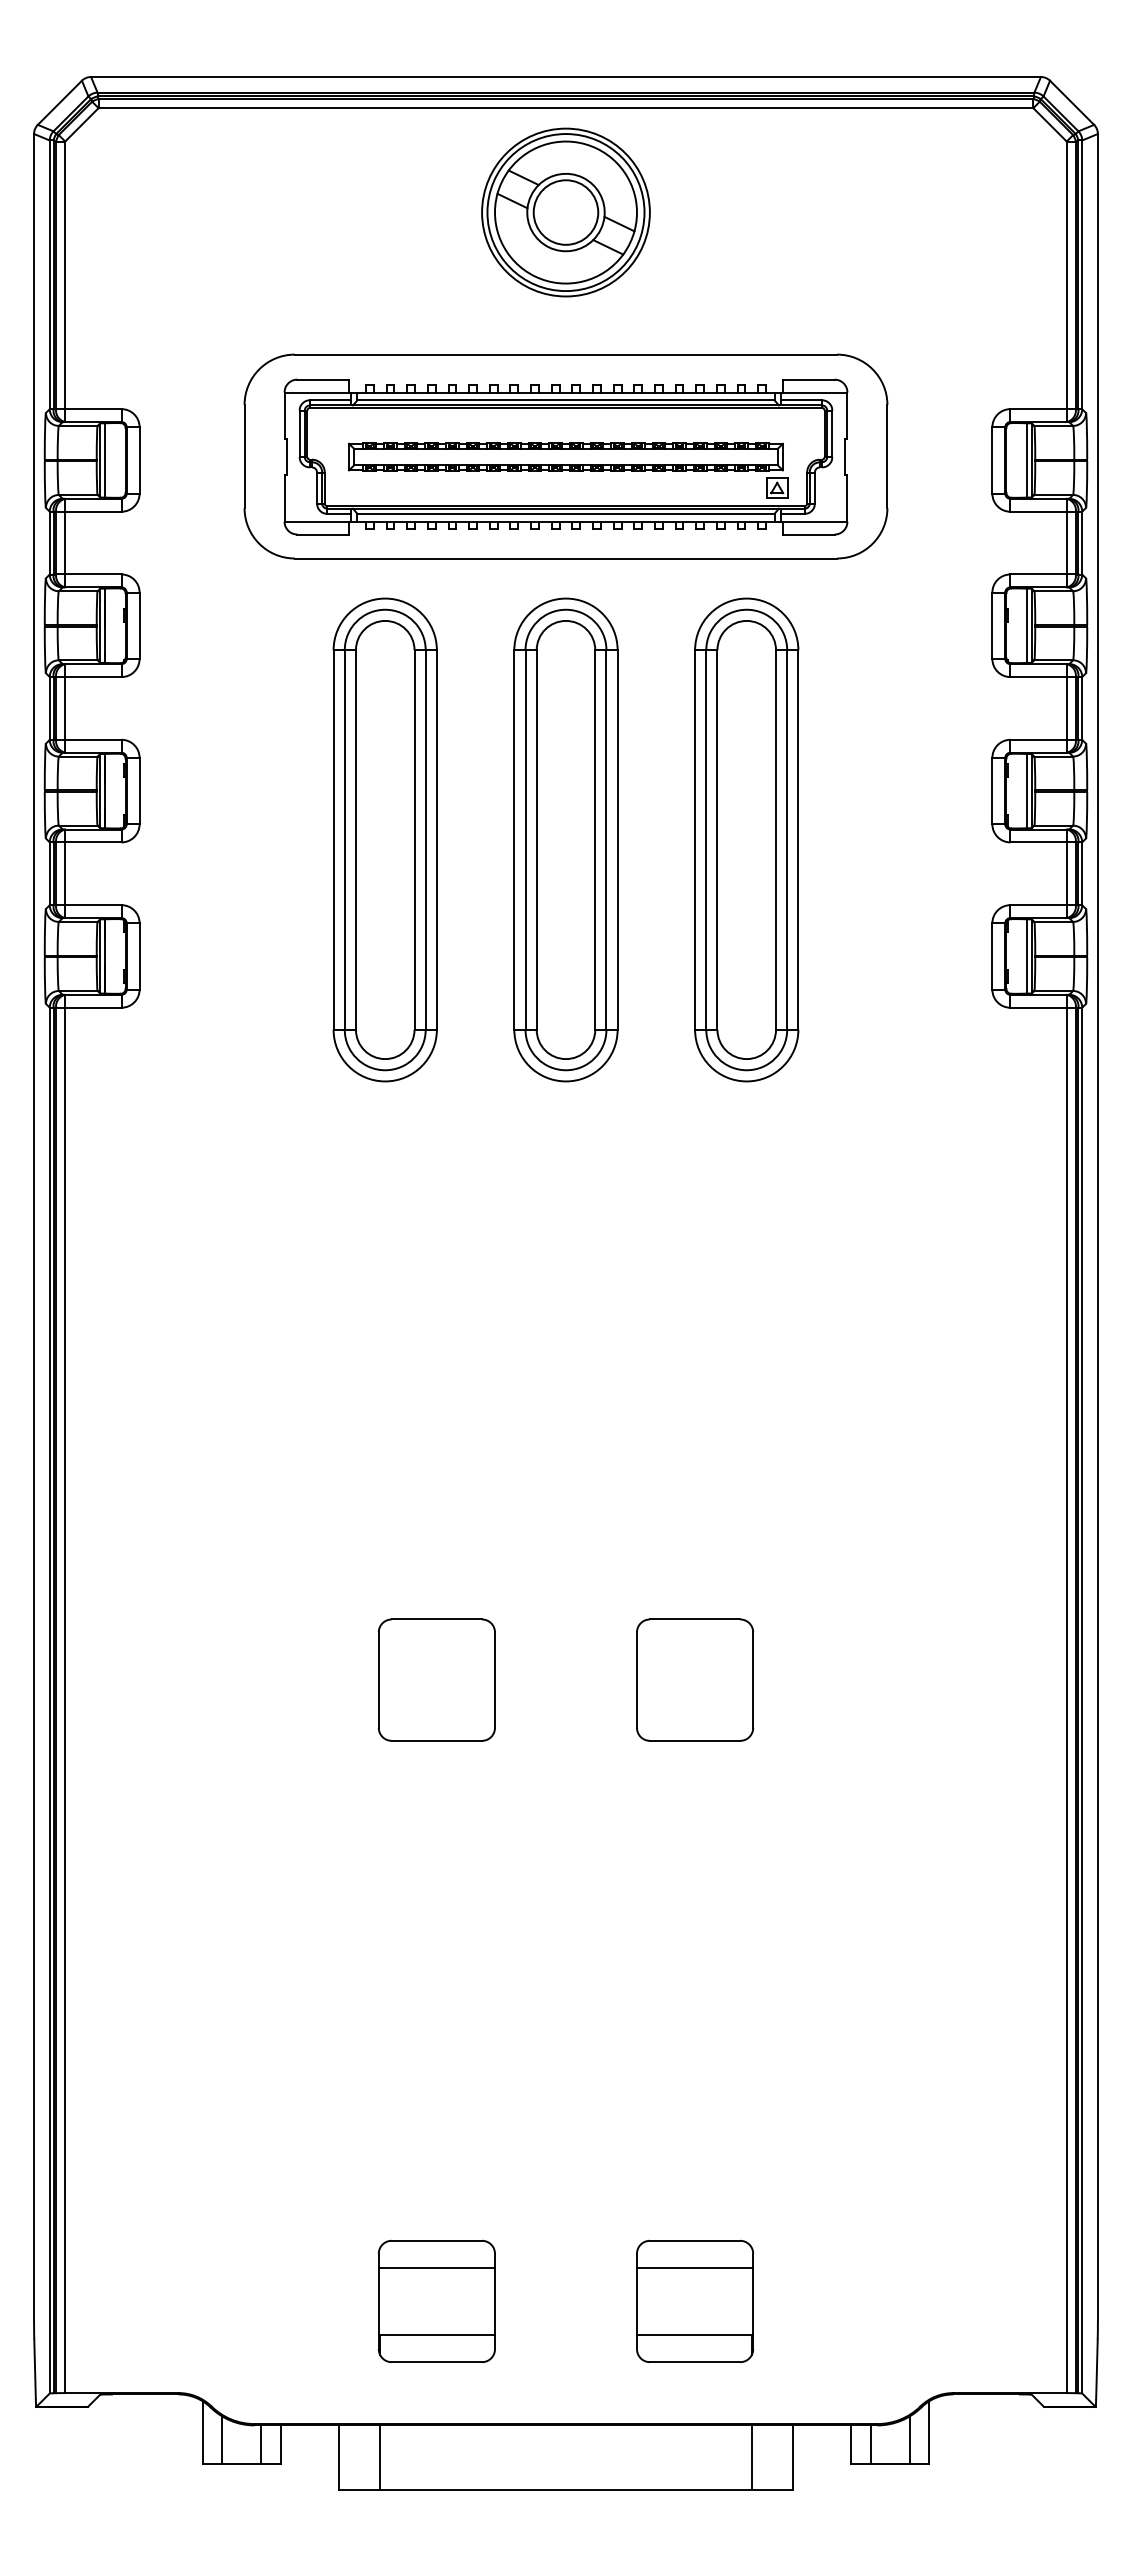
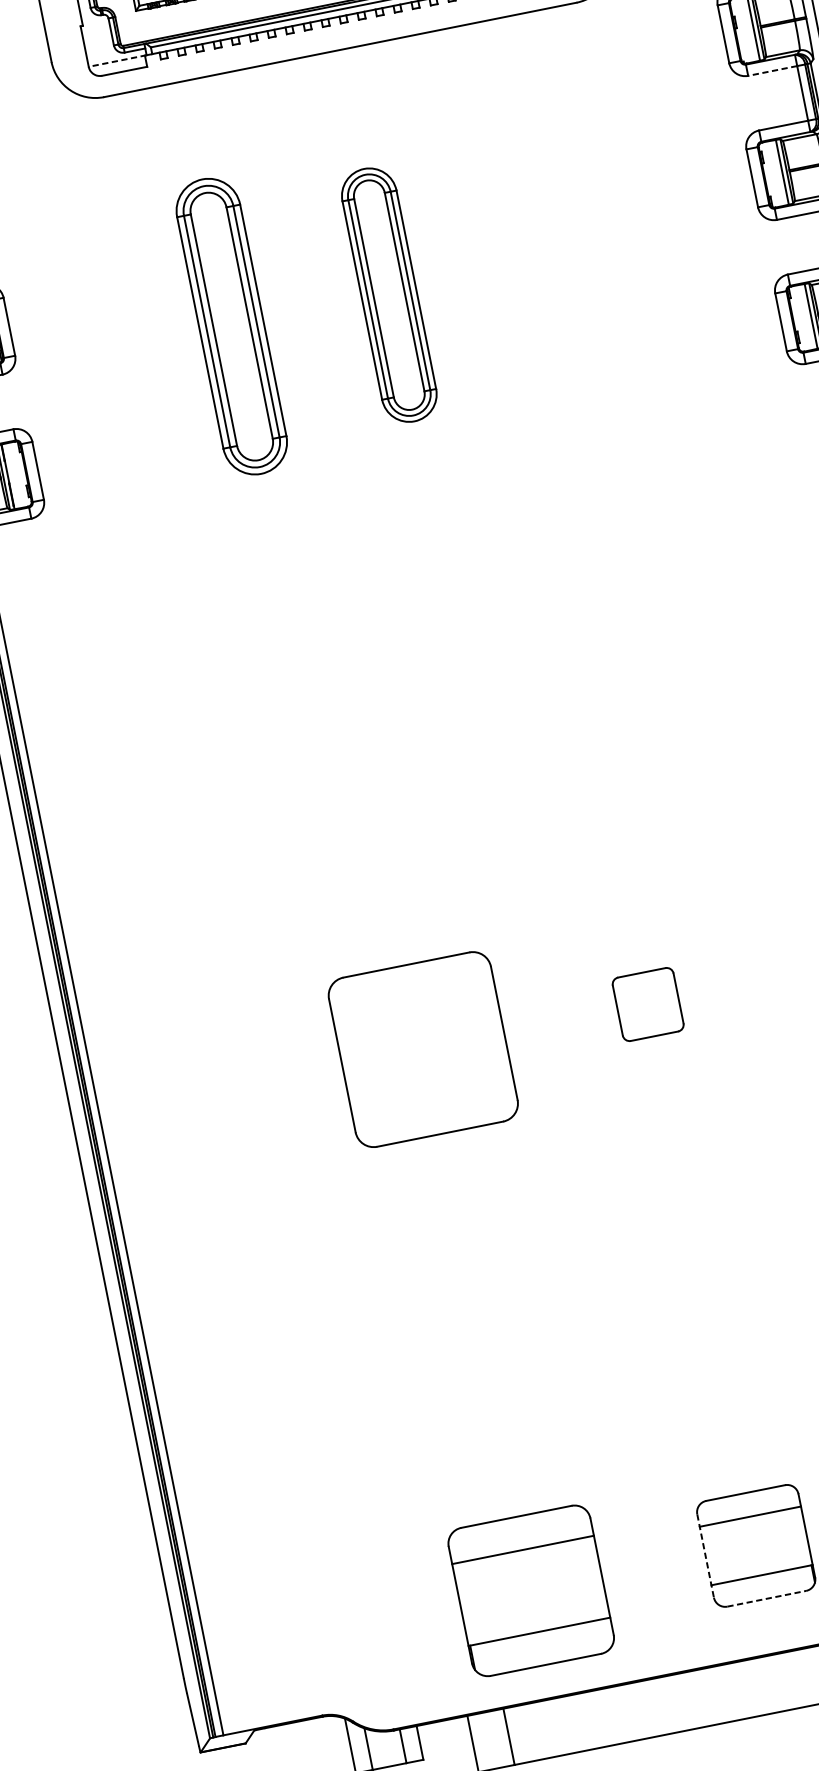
line: (317, 521) -> (117, 60), solid -> dashed
line: (1038, 677) -> (772, 71), solid -> dashed
part: (384, 839) -> (231, 326), size x0.7
part: (565, 839) -> (388, 294), size x0.6
part: (746, 839) -> (546, 263), removed
part: (436, 1679) -> (422, 1049), size x1.6
part: (695, 1679) -> (648, 1003), size x0.6
part: (436, 2301) -> (530, 1590), size x1.4
line: (637, 2301) -> (706, 1555), solid -> dashed
line: (695, 2362) -> (767, 1598), solid -> dashed

